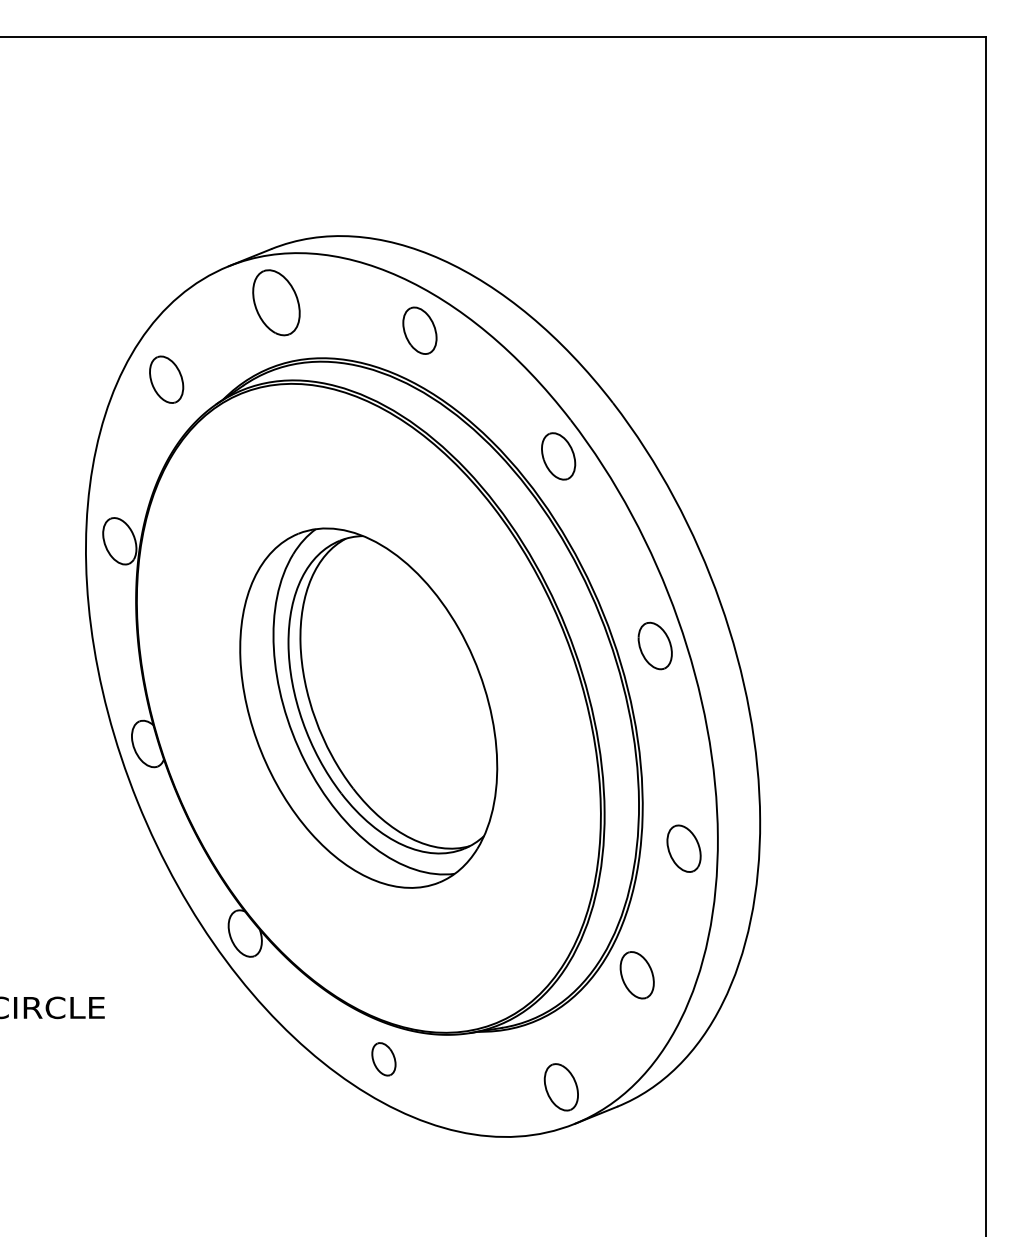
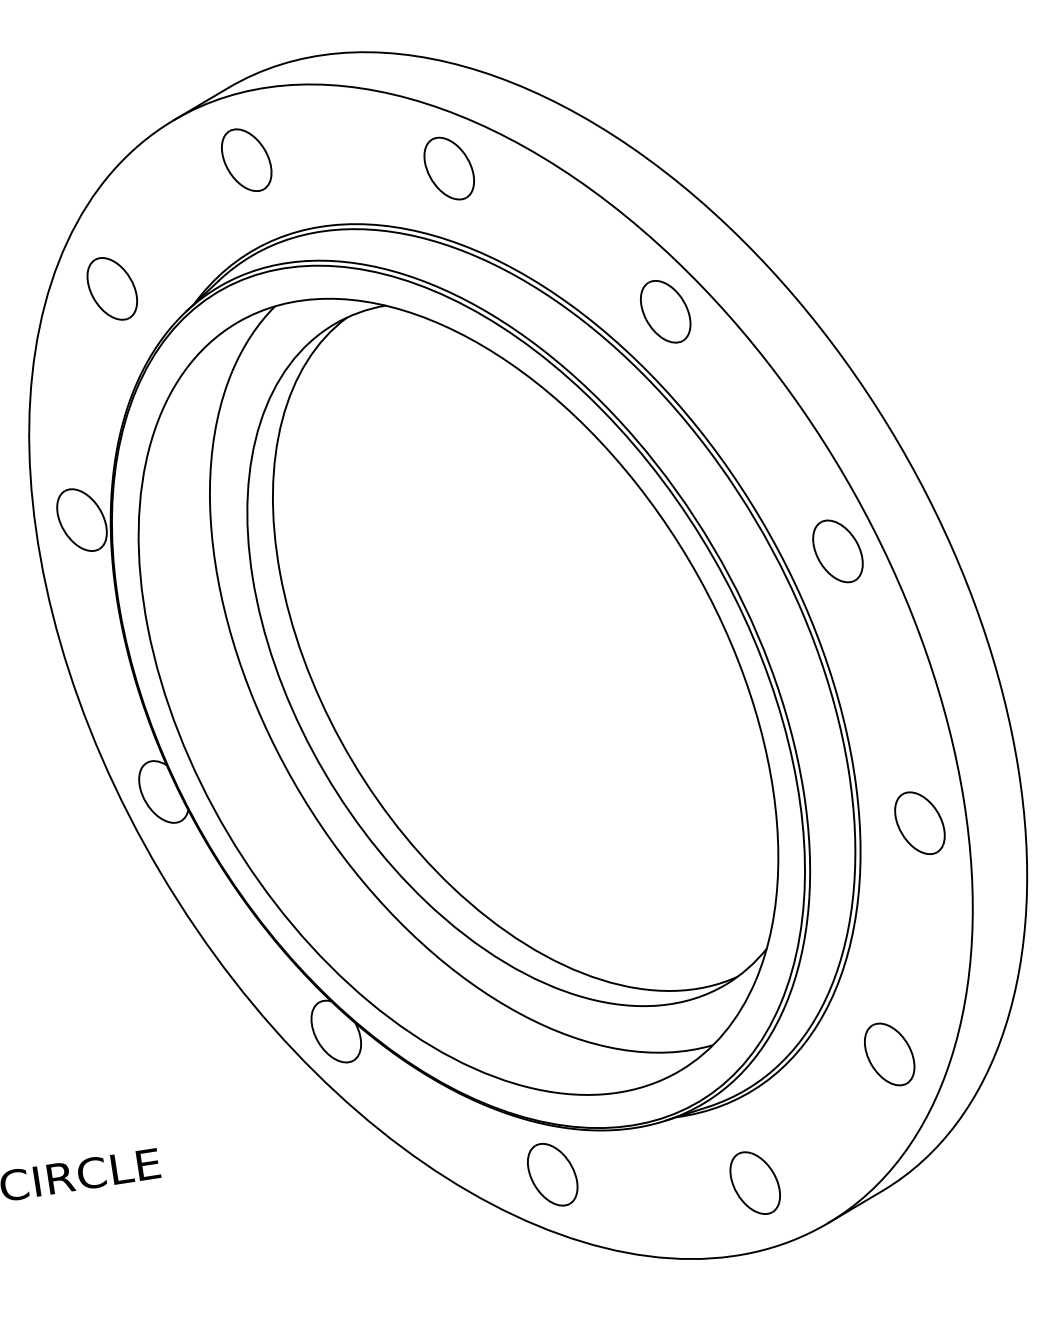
part: (276, 302) -> (246, 159), size x0.71
part: (368, 707) -> (457, 695), size x1.67
part: (636, 975) -> (888, 1054), moved
part: (383, 1059) -> (552, 1175), size x1.43
part: (560, 1087) -> (754, 1183), moved

